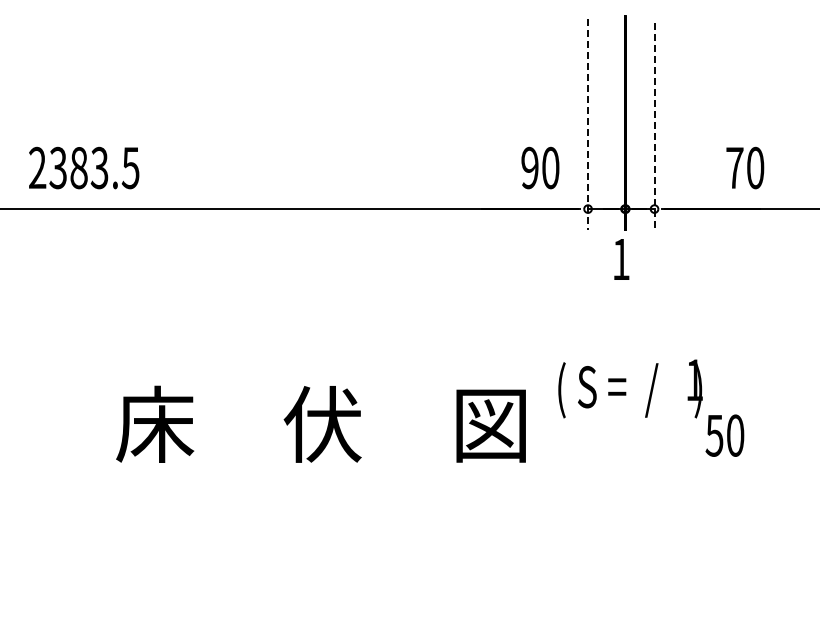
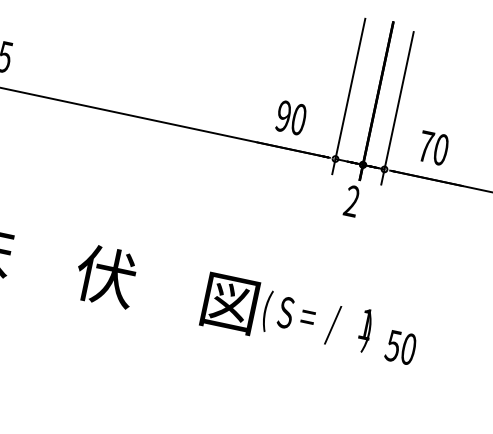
line: (588, 124) -> (349, 96), dashed -> solid
line: (654, 126) -> (397, 108), dashed -> solid
text: (540, 167) -> (291, 117), moved
text: (745, 167) -> (433, 147), moved
text: (620, 258) -> (351, 200), 1 -> 2
text: (630, 388) -> (317, 320), moved

